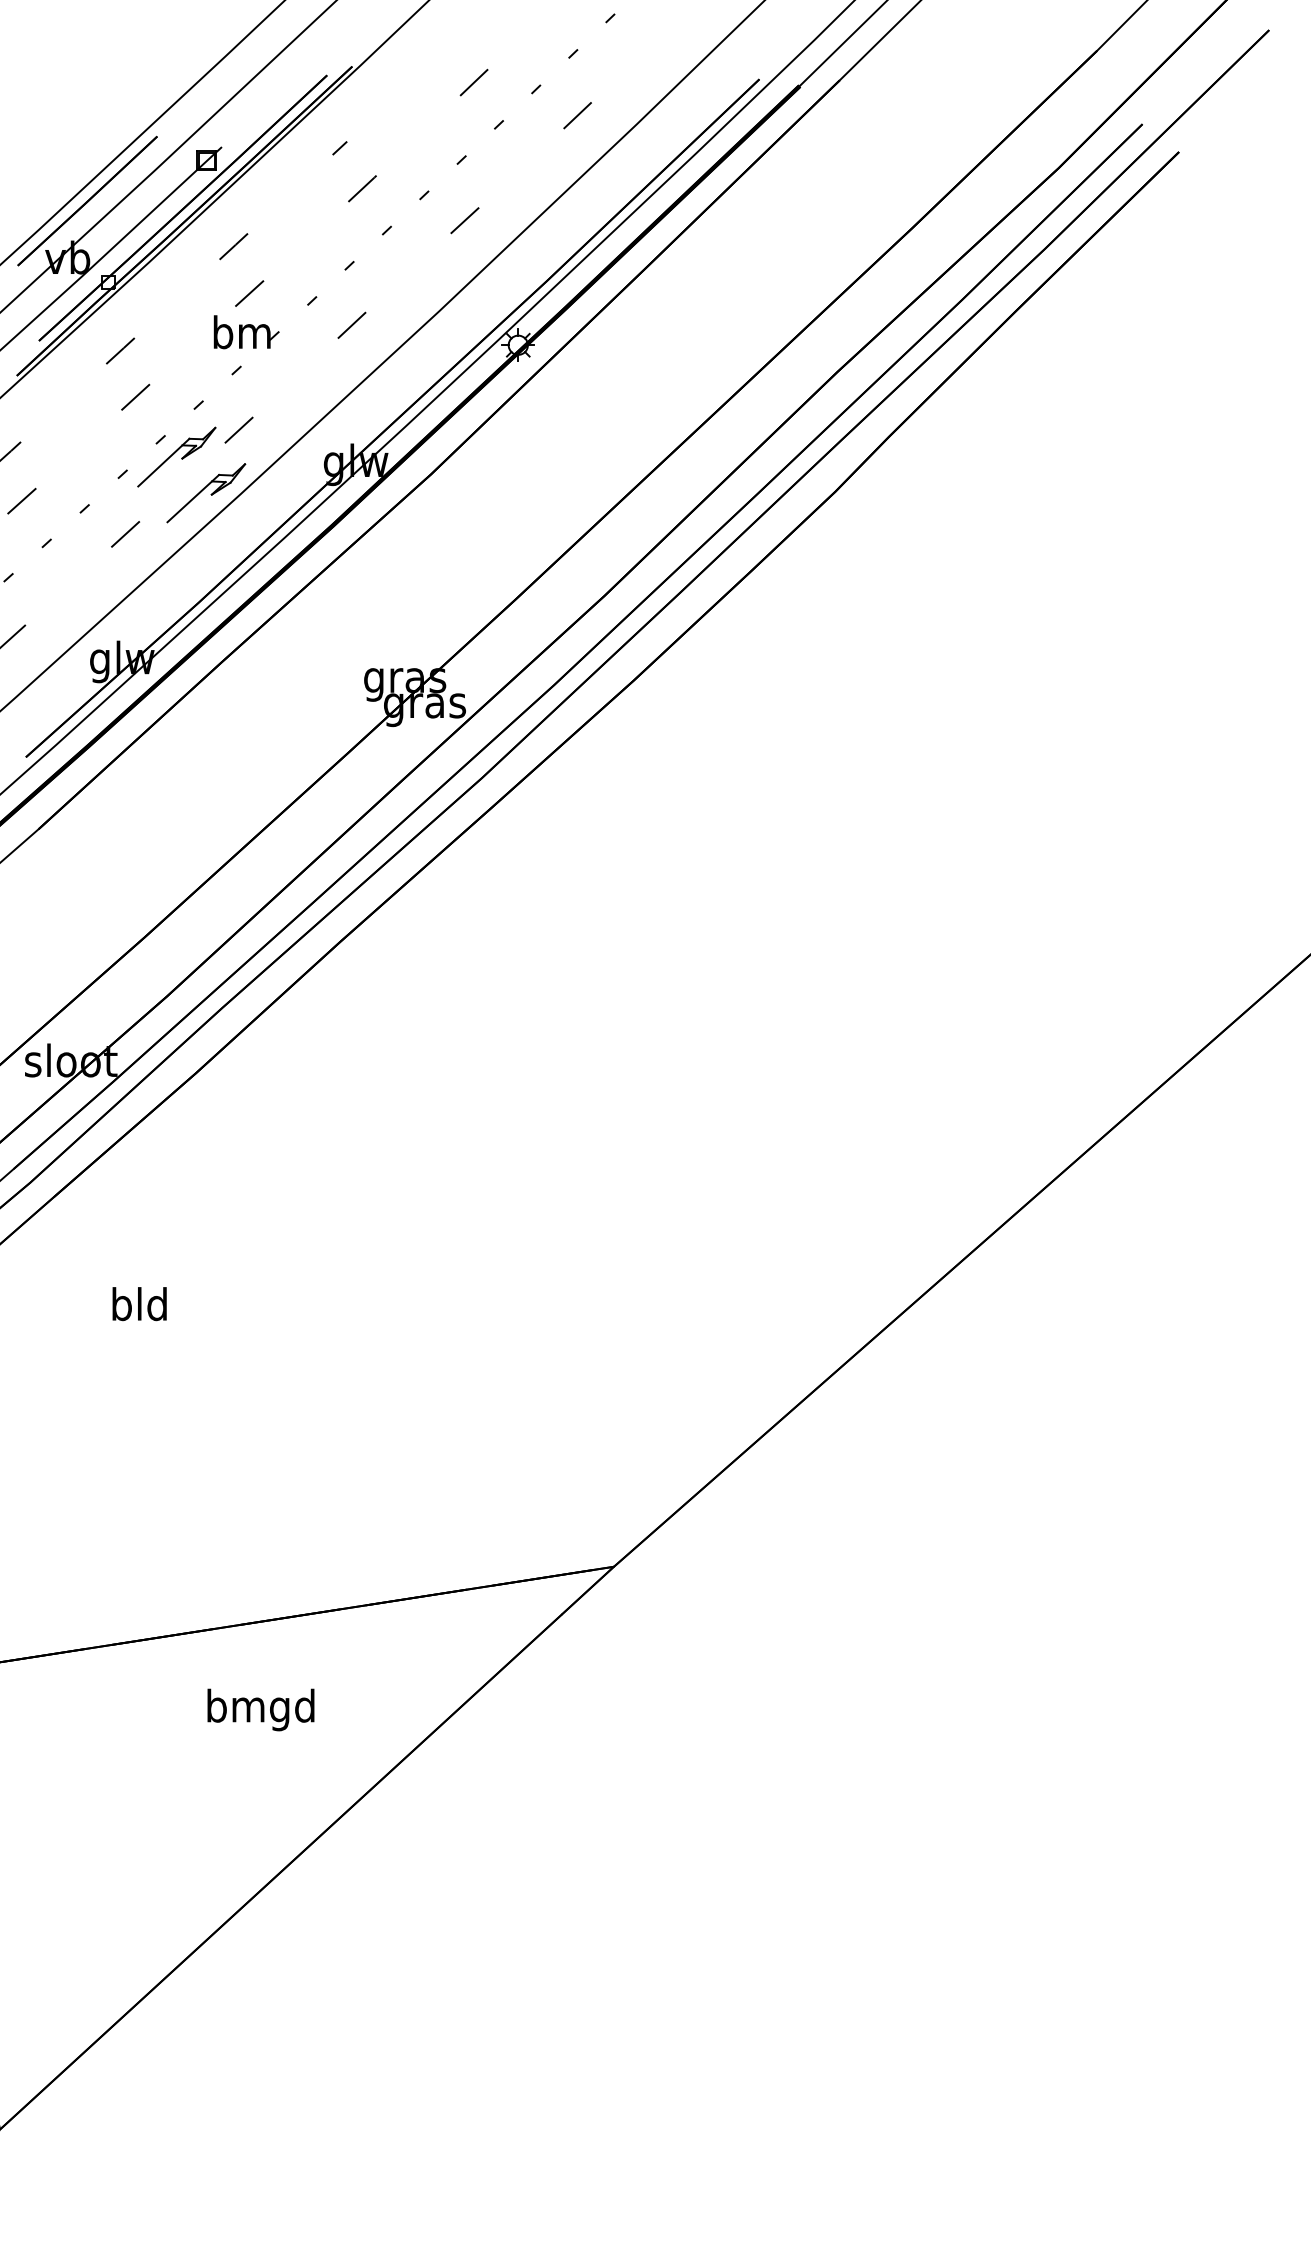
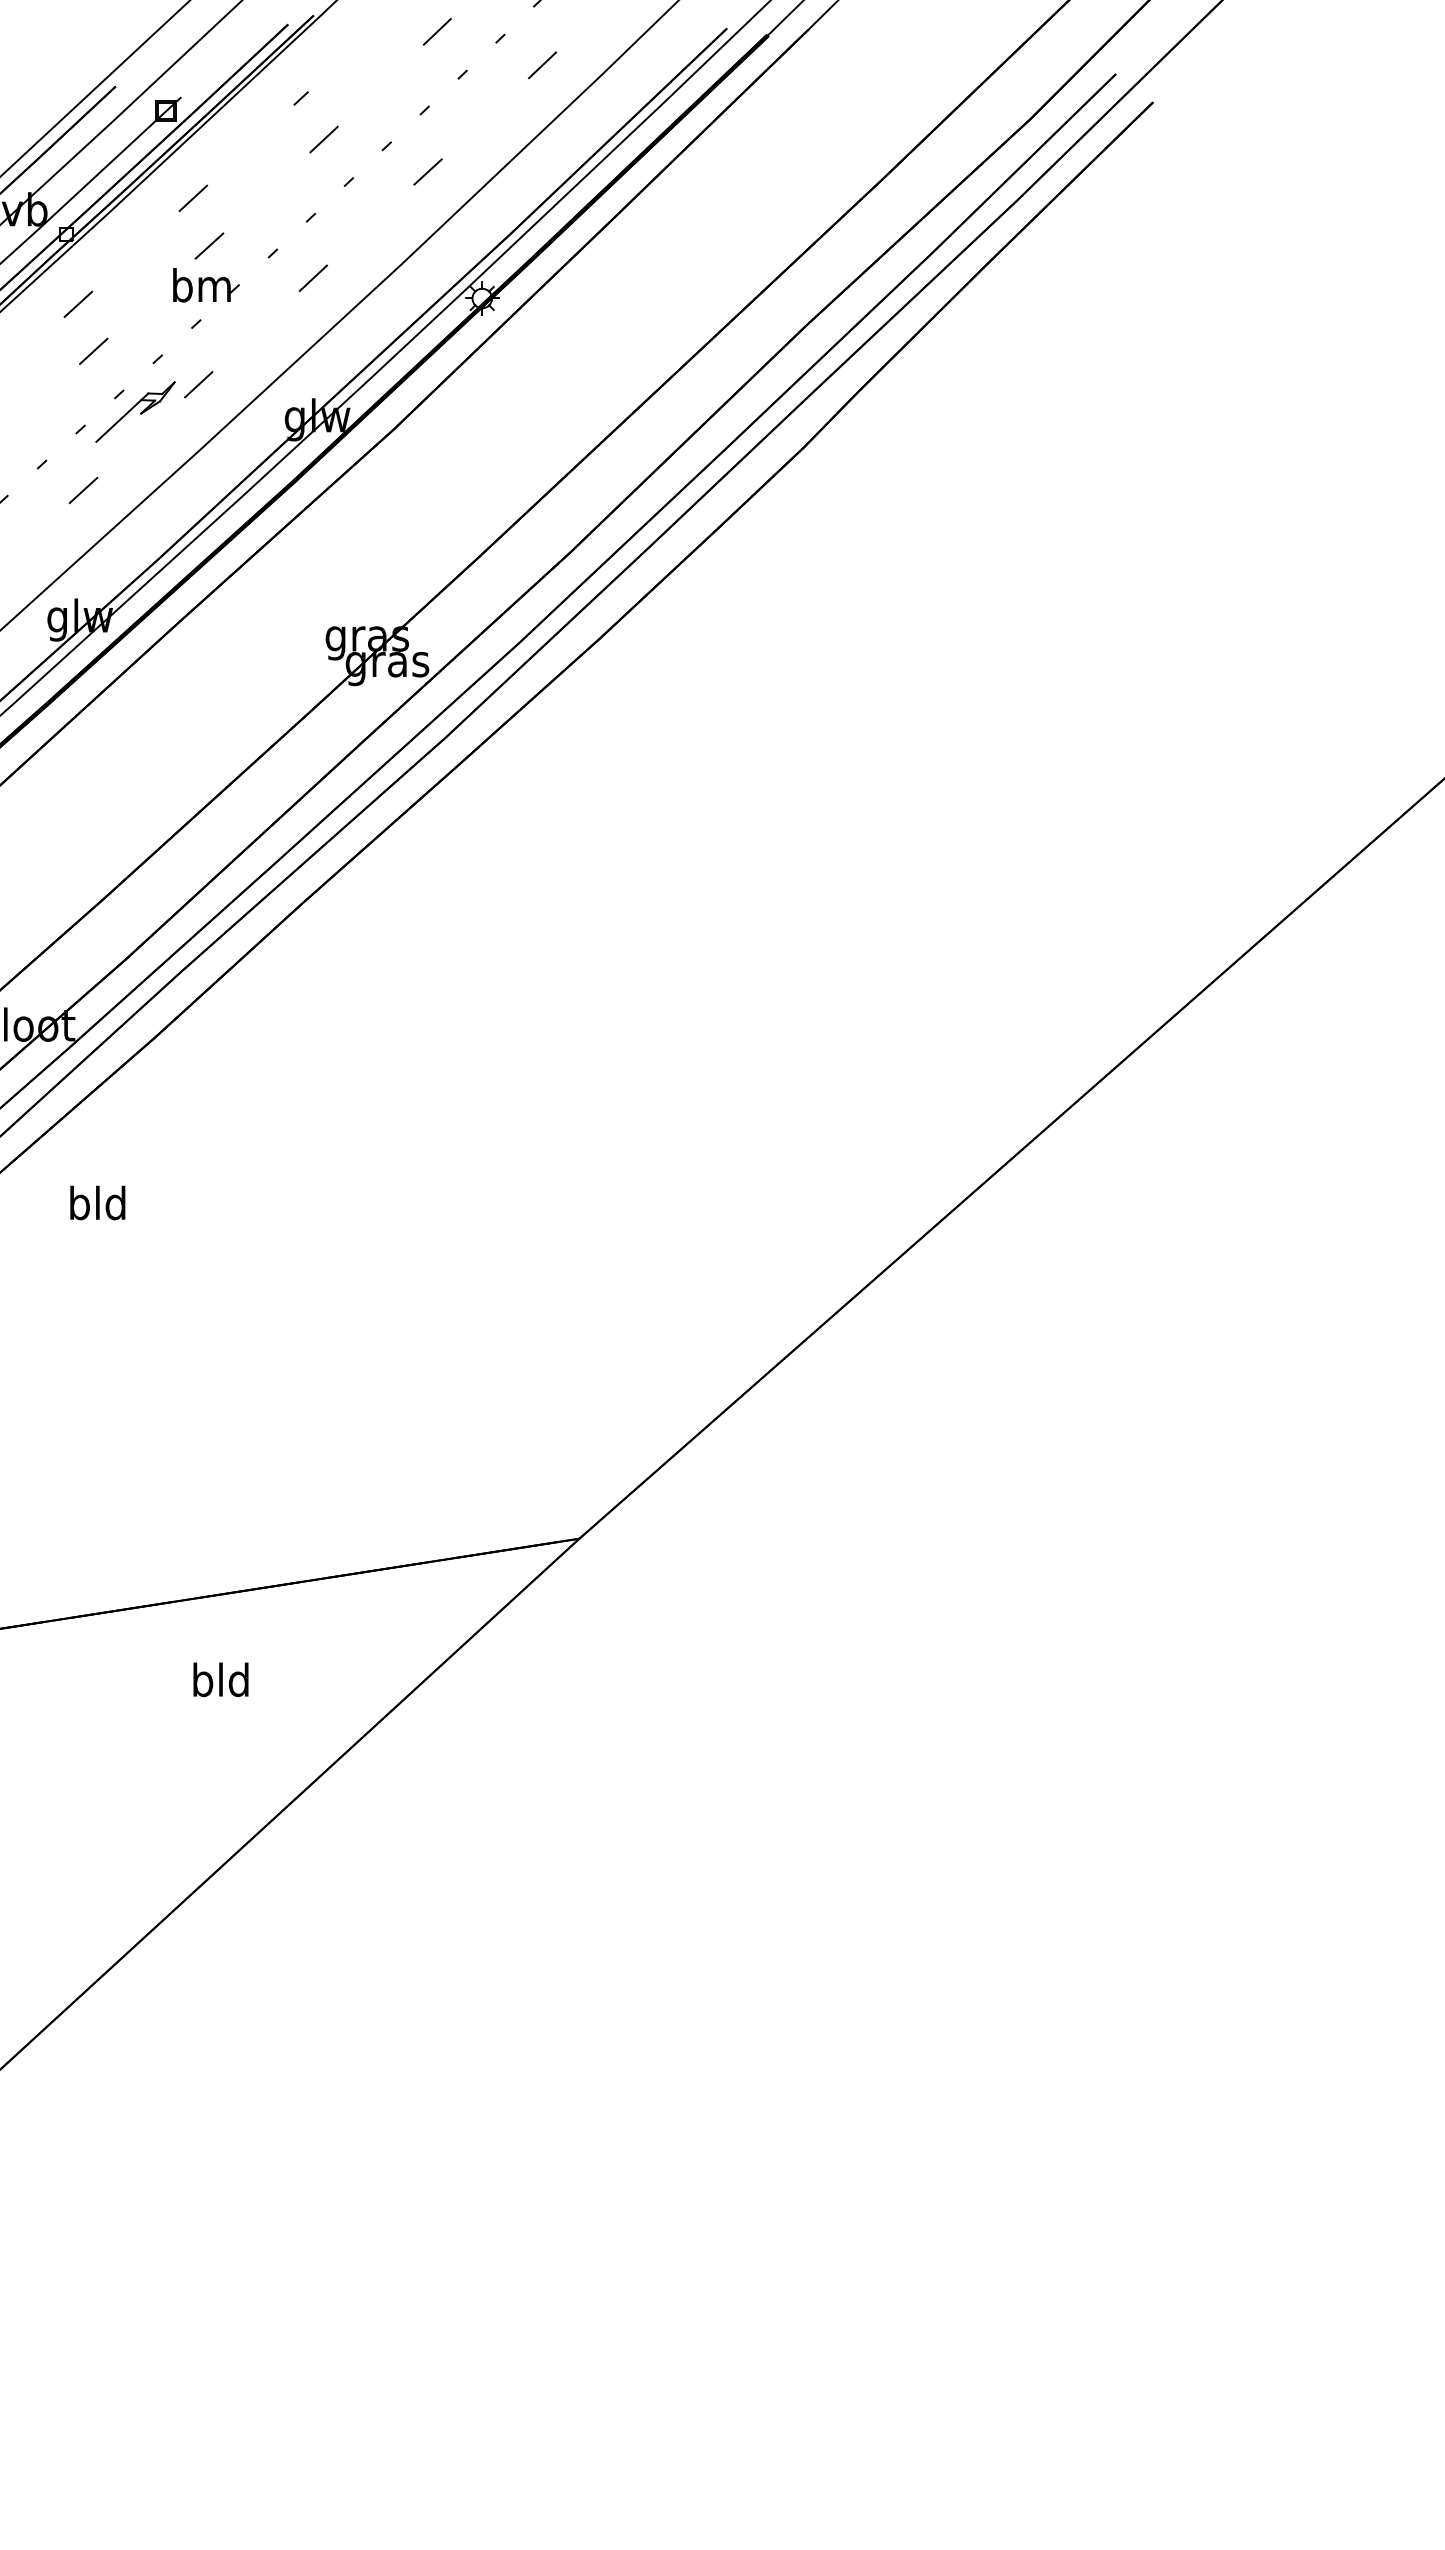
part: (206, 493) -> (165, 448), removed
text: (139, 1303) -> (97, 1202), moved
text: (260, 1709) -> (220, 1683), bmgd -> bld

